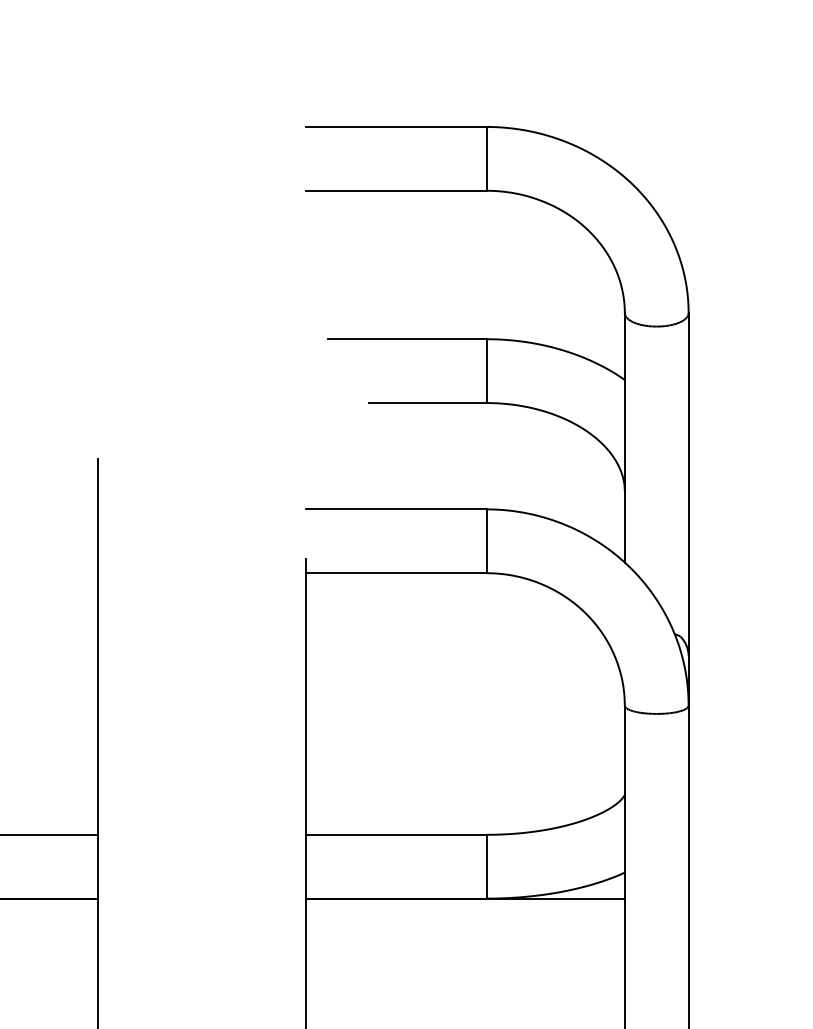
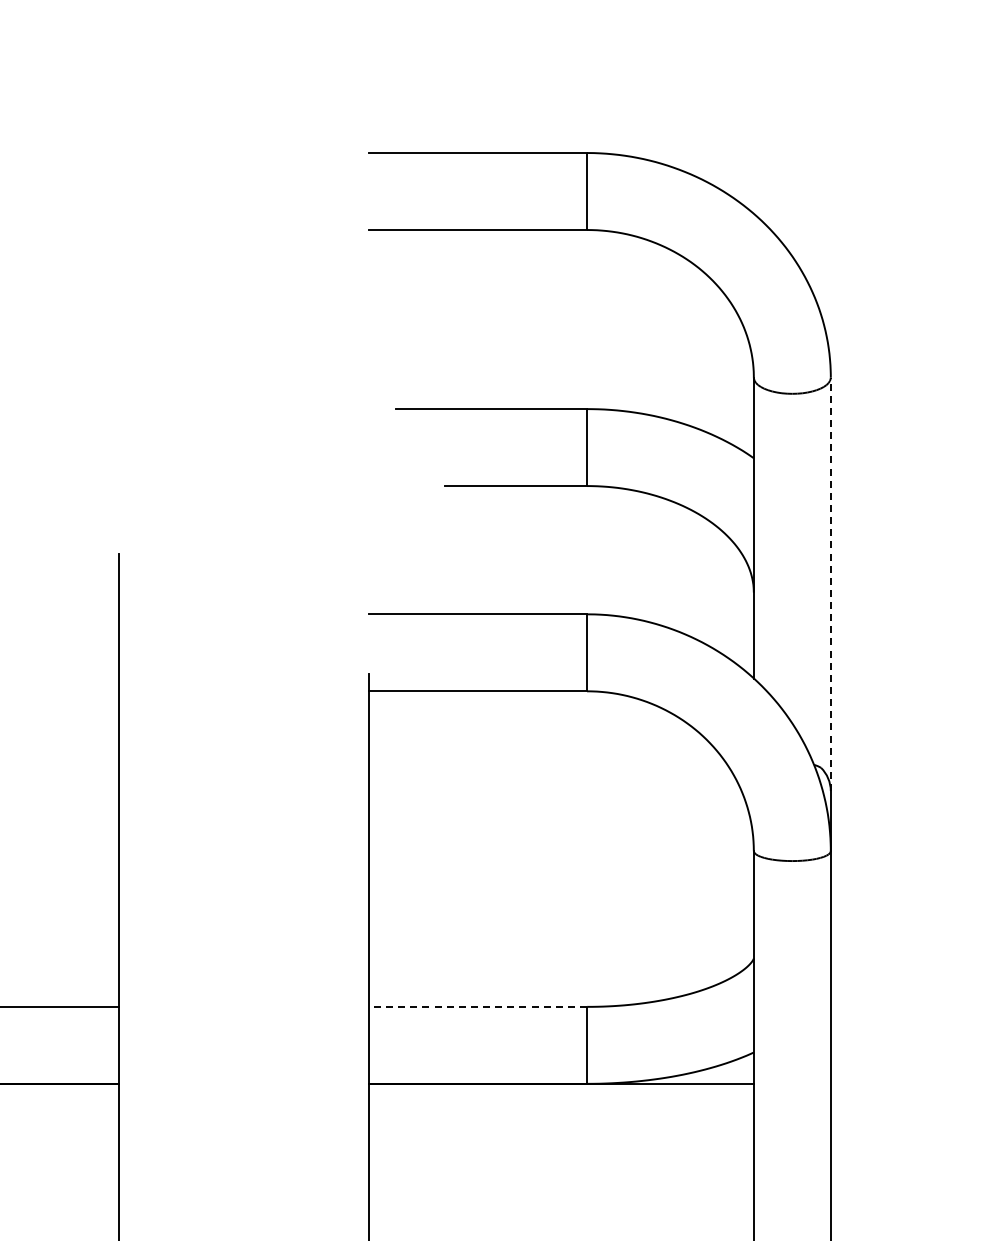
line: (688, 484) -> (830, 584), solid -> dashed
line: (395, 834) -> (477, 1006), solid -> dashed

